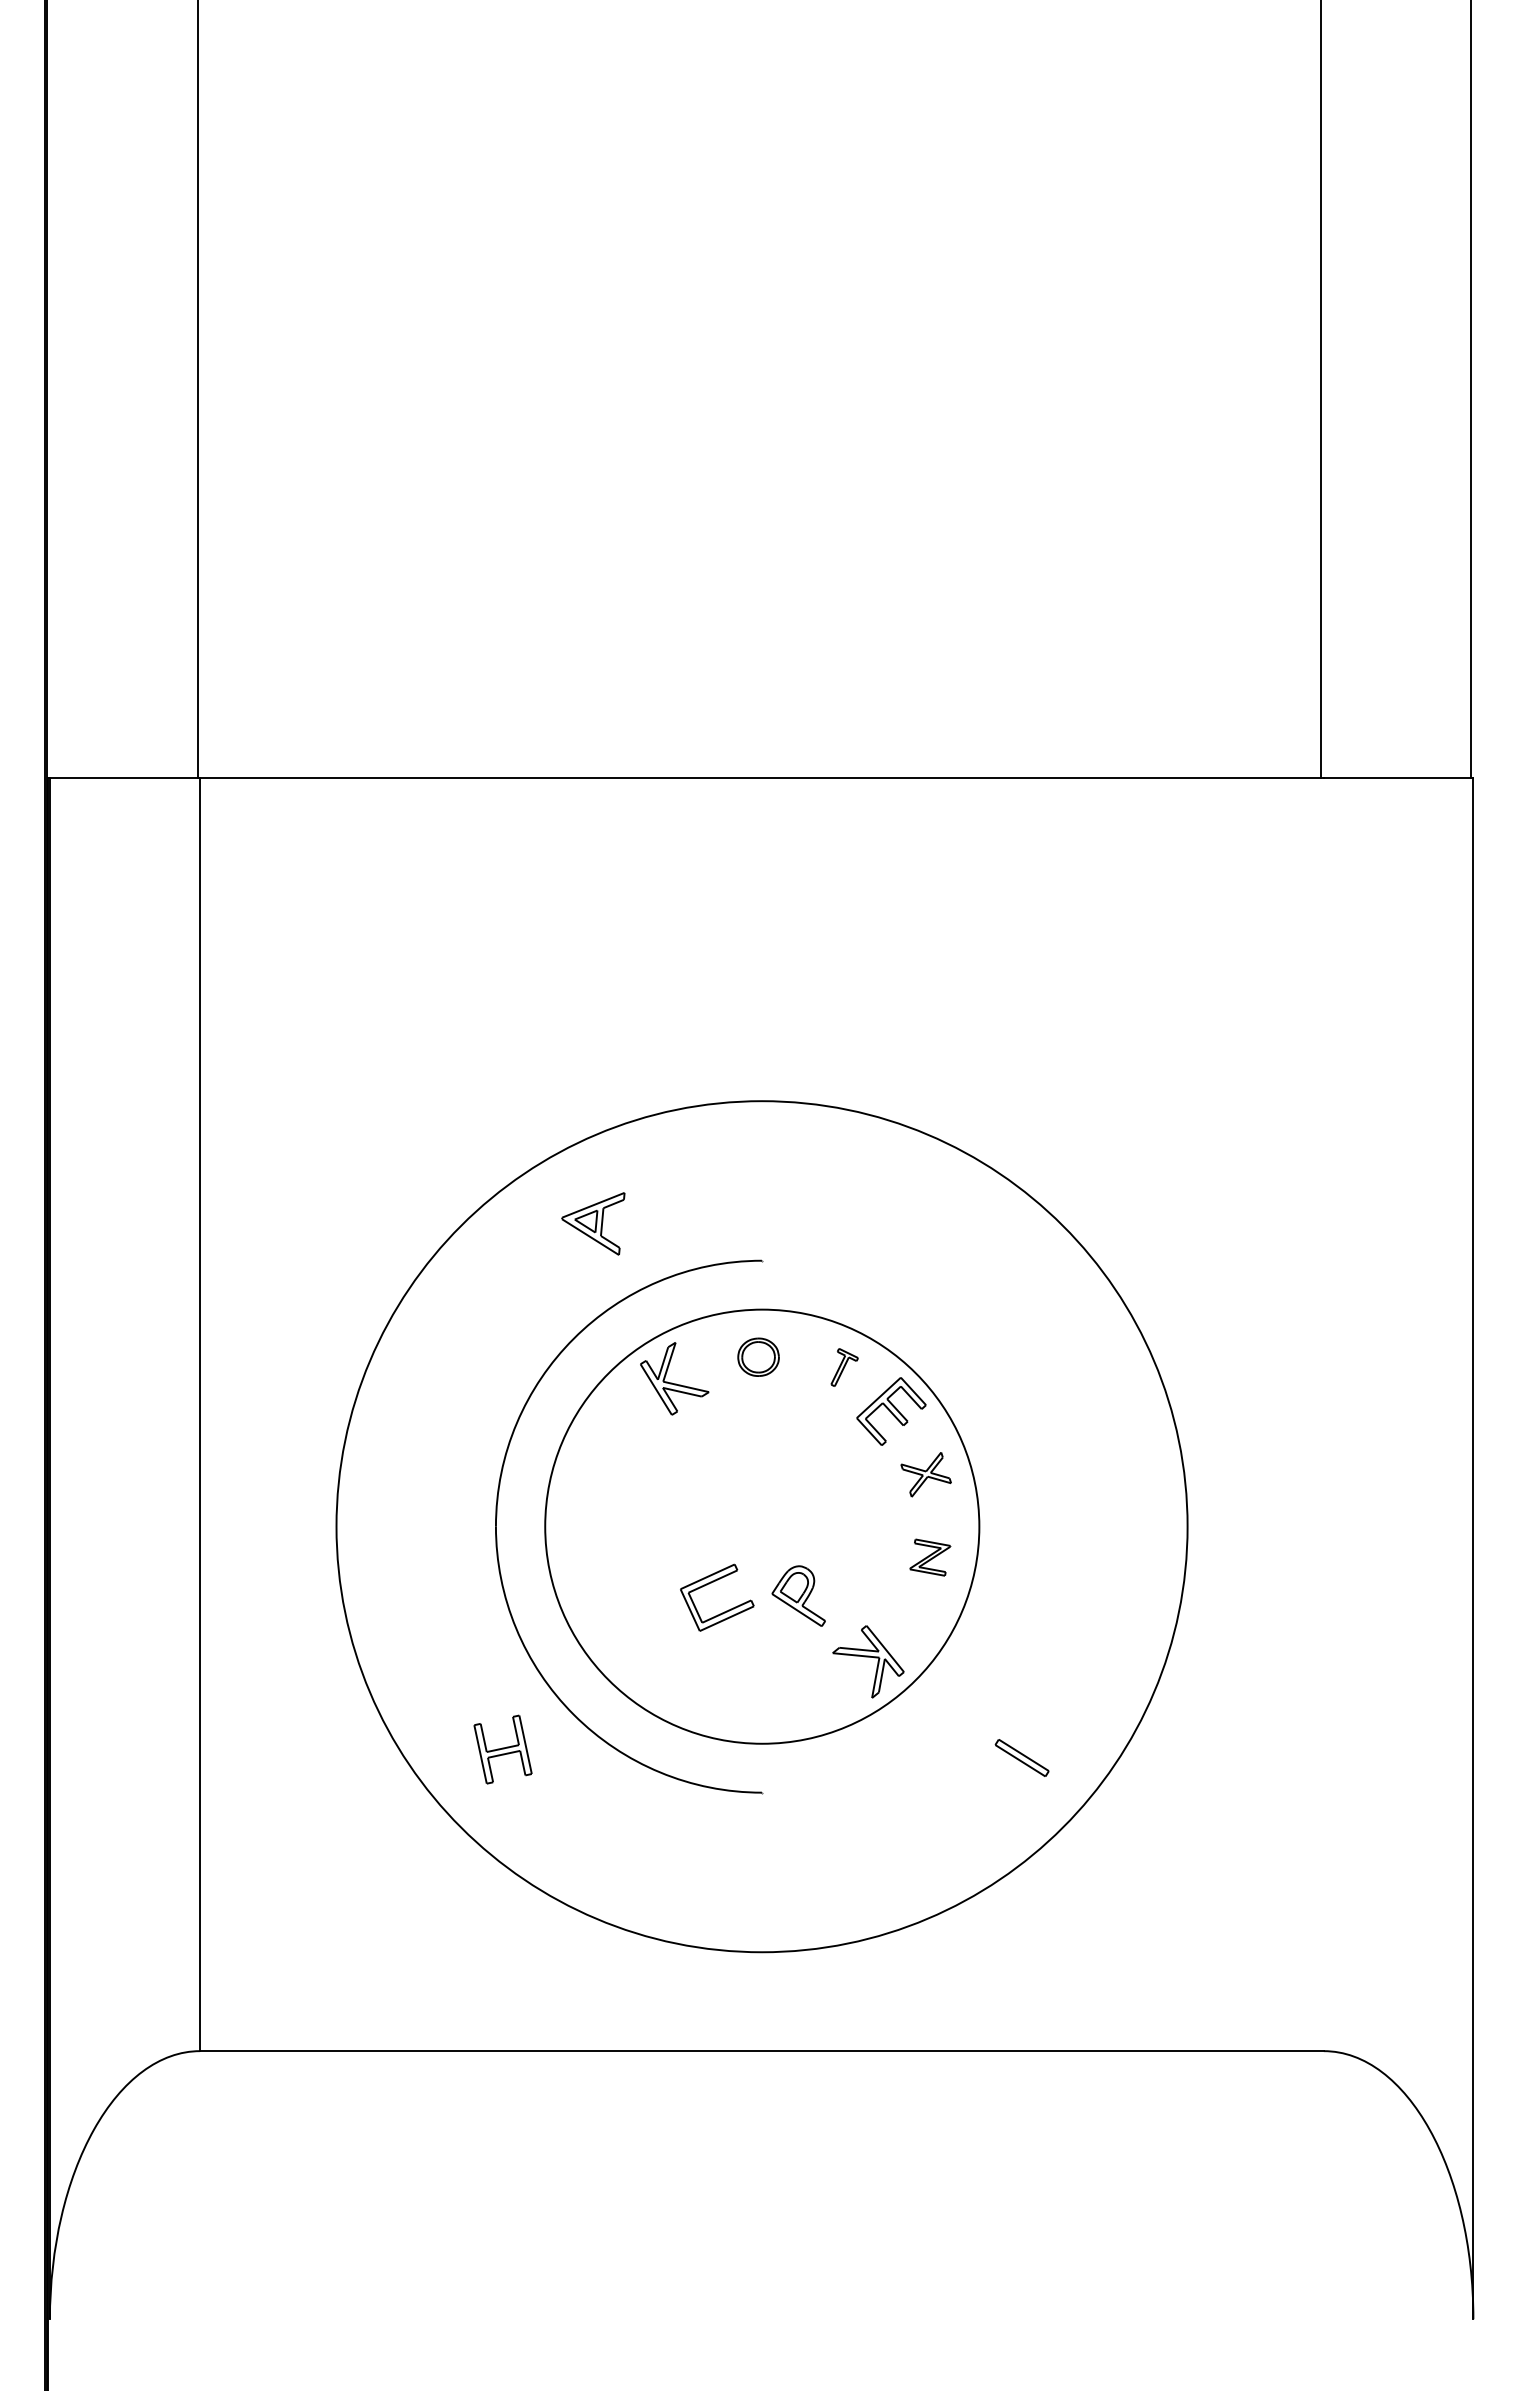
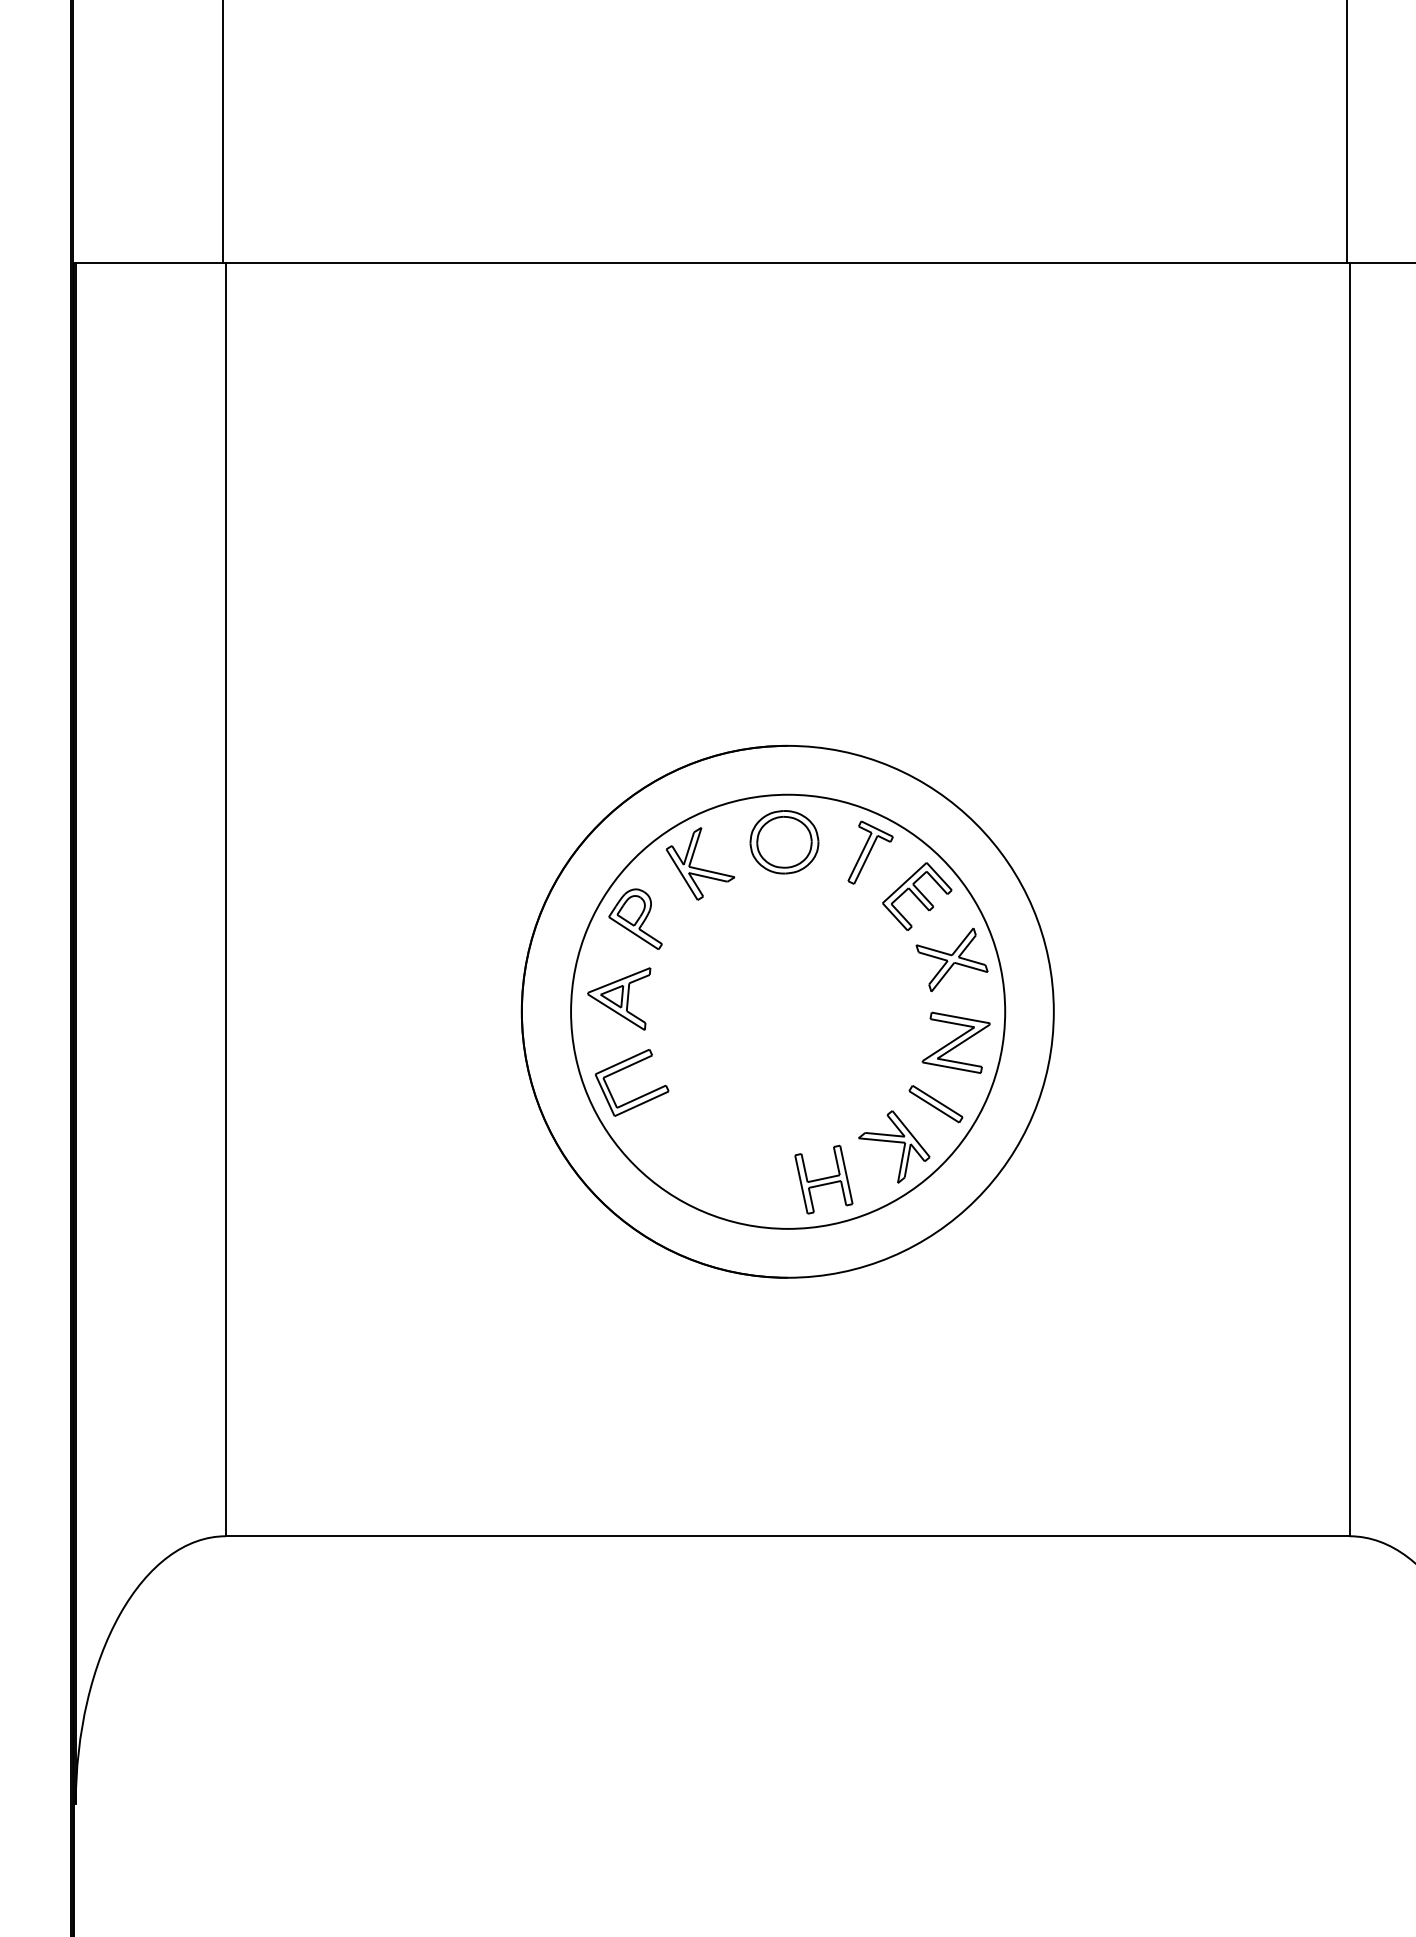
part: (593, 1223) -> (619, 998), moved
part: (758, 1357) -> (784, 842), size x1.67
part: (844, 1367) -> (870, 852), size x1.67
line: (1323, 1414) -> (1349, 899), added
part: (925, 1474) -> (951, 959), size x1.43
circle: (762, 1526) -> (788, 1011), size x0.62
part: (929, 1557) -> (955, 1042), size x1.67
part: (711, 1583) -> (626, 1068), moved
part: (798, 1595) -> (635, 918), moved
part: (502, 1749) -> (823, 1179), moved
part: (1021, 1757) -> (935, 1103), moved

